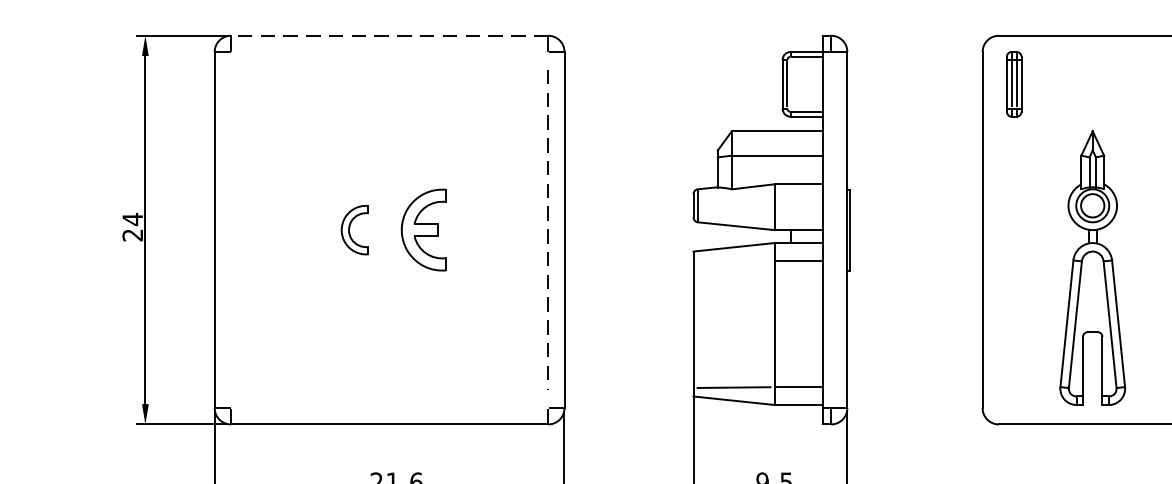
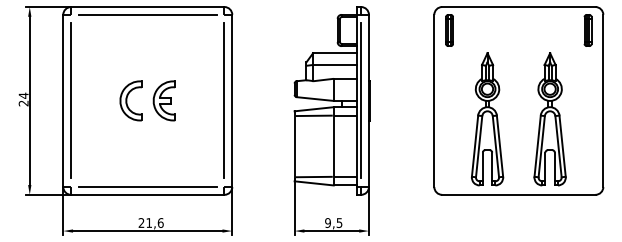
line: (389, 36) -> (147, 7), dashed -> solid
line: (389, 51) -> (147, 14), added
line: (231, 229) -> (71, 100), added
part: (353, 229) -> (130, 100), size x1.67
line: (831, 229) -> (361, 100), added
line: (548, 231) -> (224, 101), dashed -> solid
line: (732, 260) -> (313, 115), added
line: (389, 409) -> (147, 187), added

